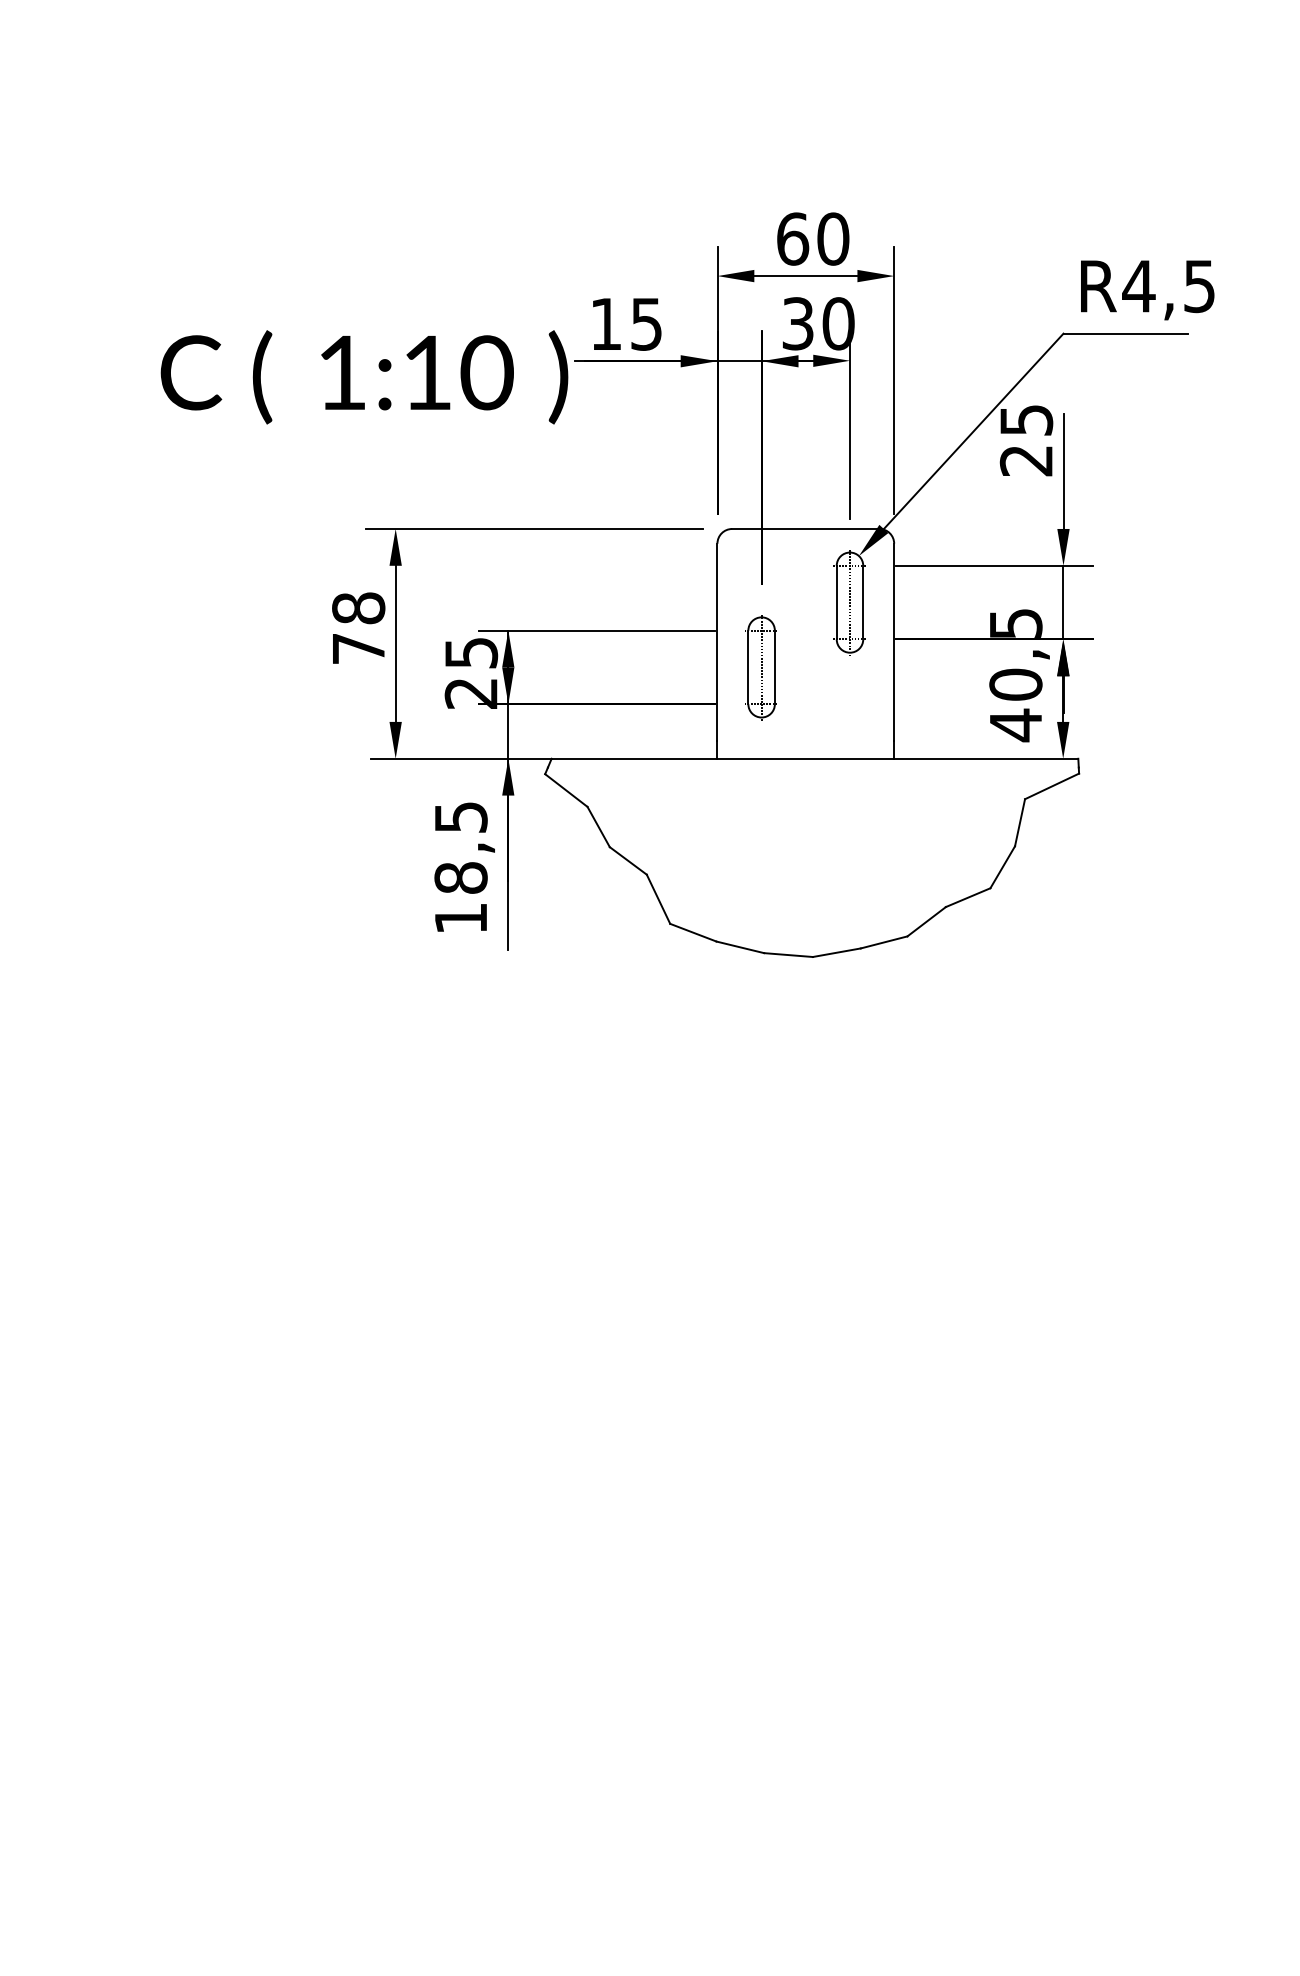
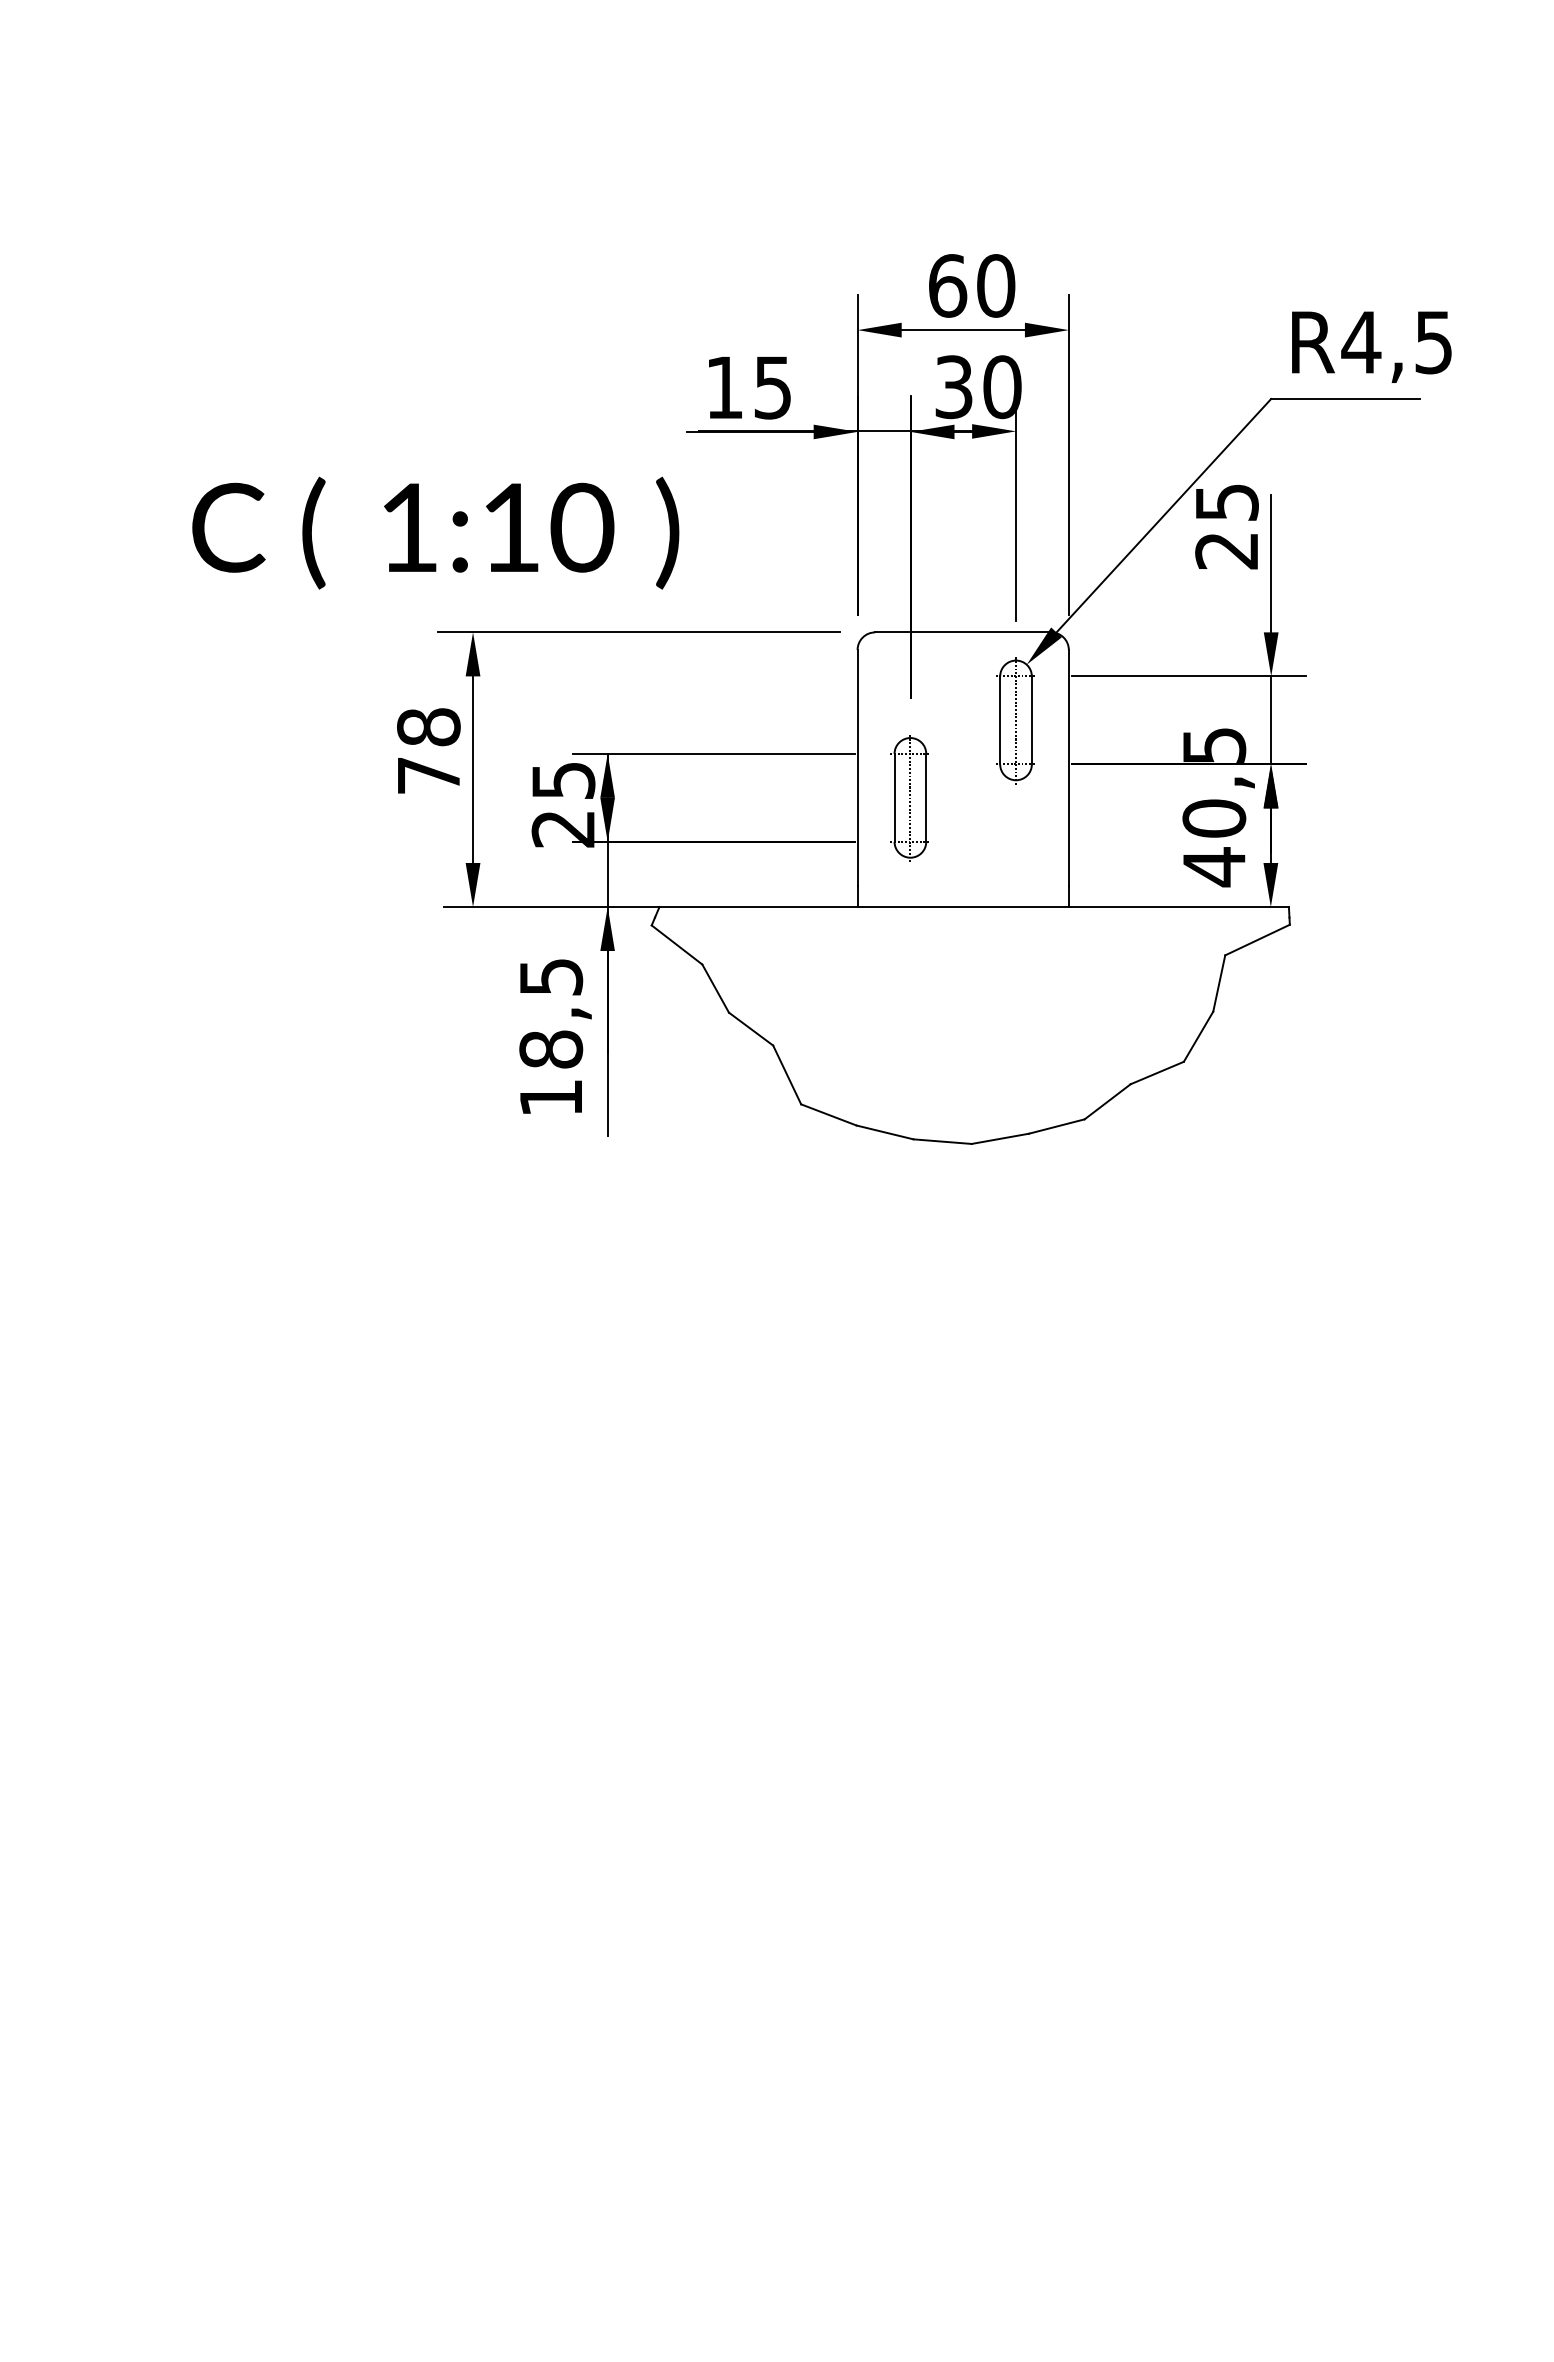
text: (364, 376) -> (435, 532), moved

